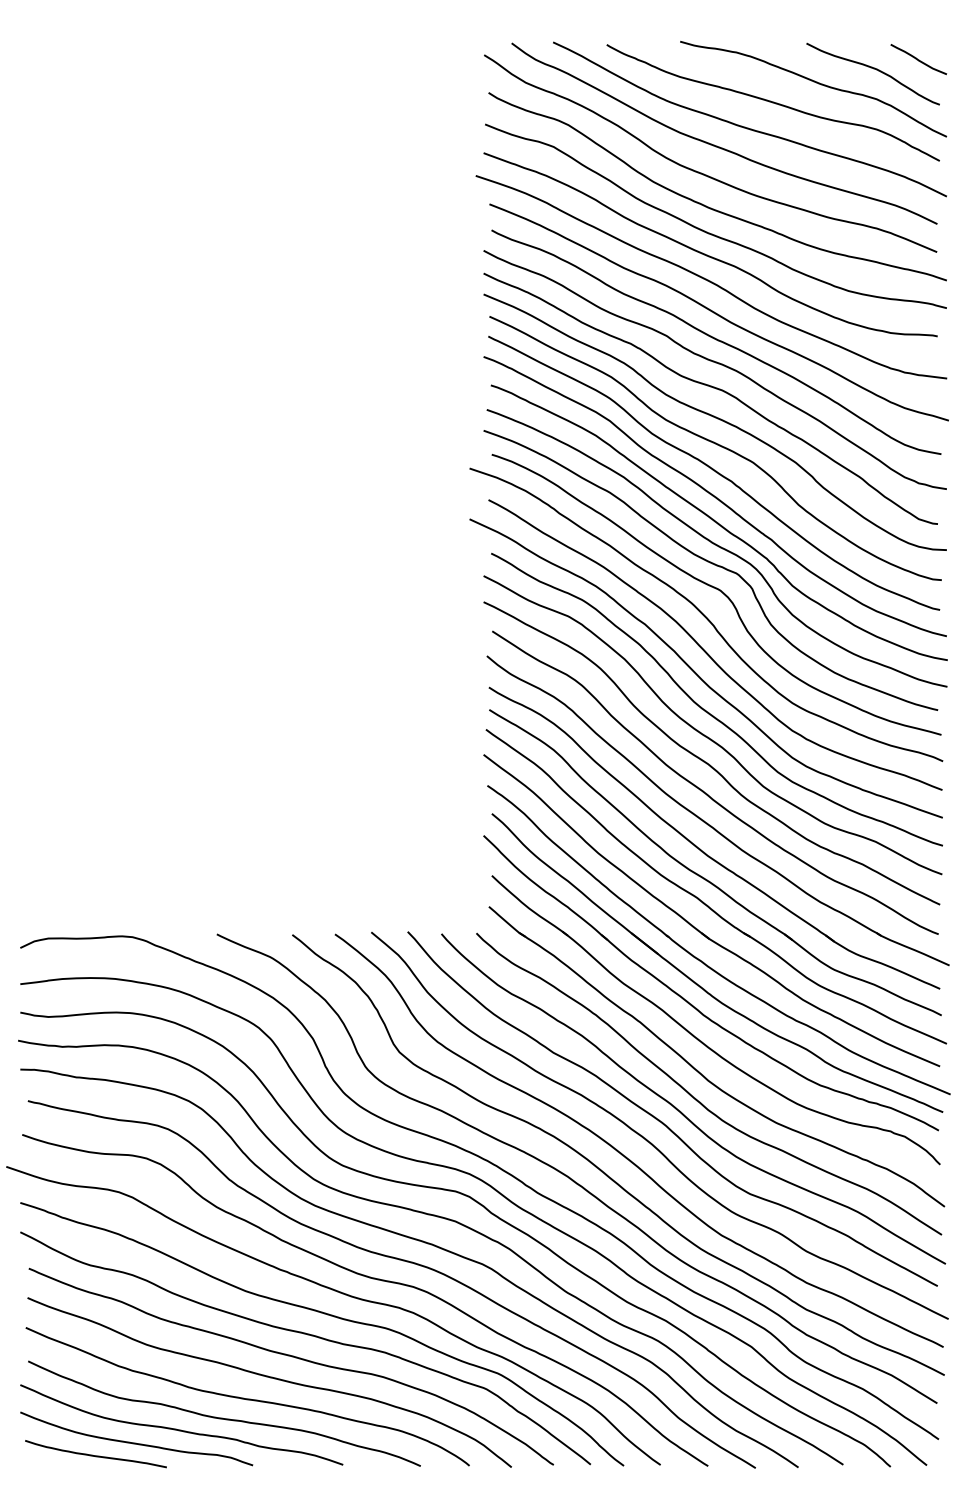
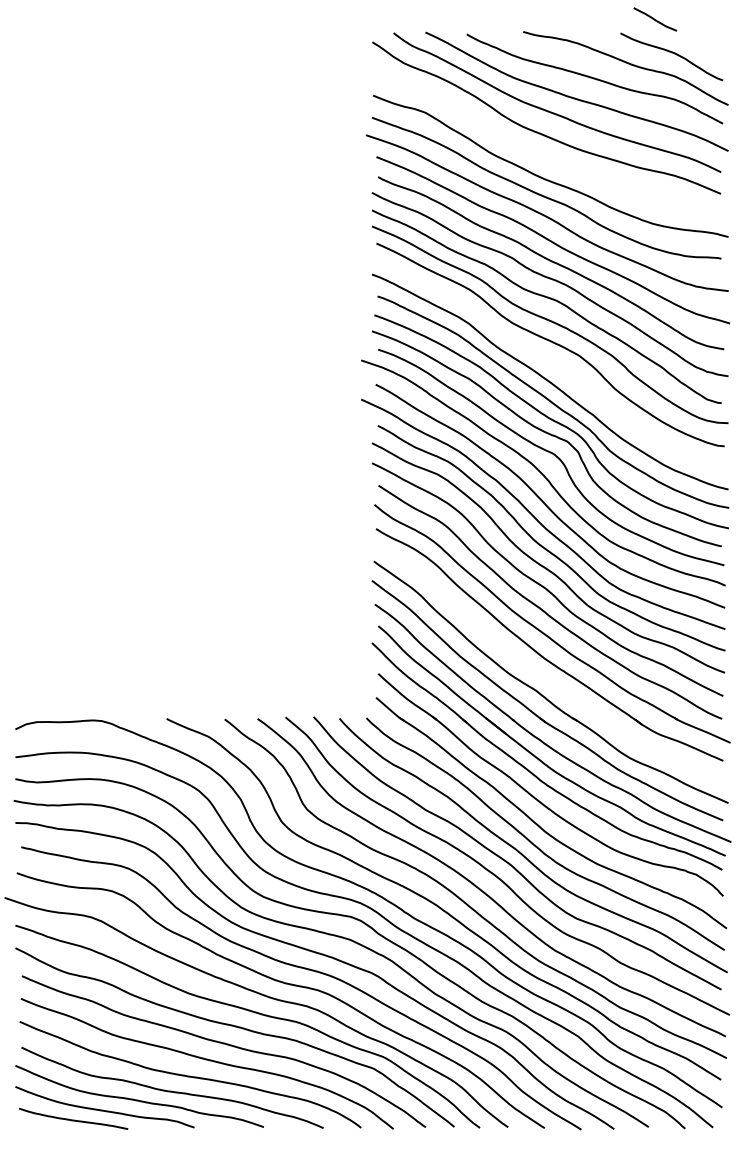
curve: (918, 59) -> (655, 19), moved
curve: (711, 207) -> (547, 159), removed
curve: (714, 471) -> (549, 362), removed
part: (704, 877) -> (541, 675), removed

